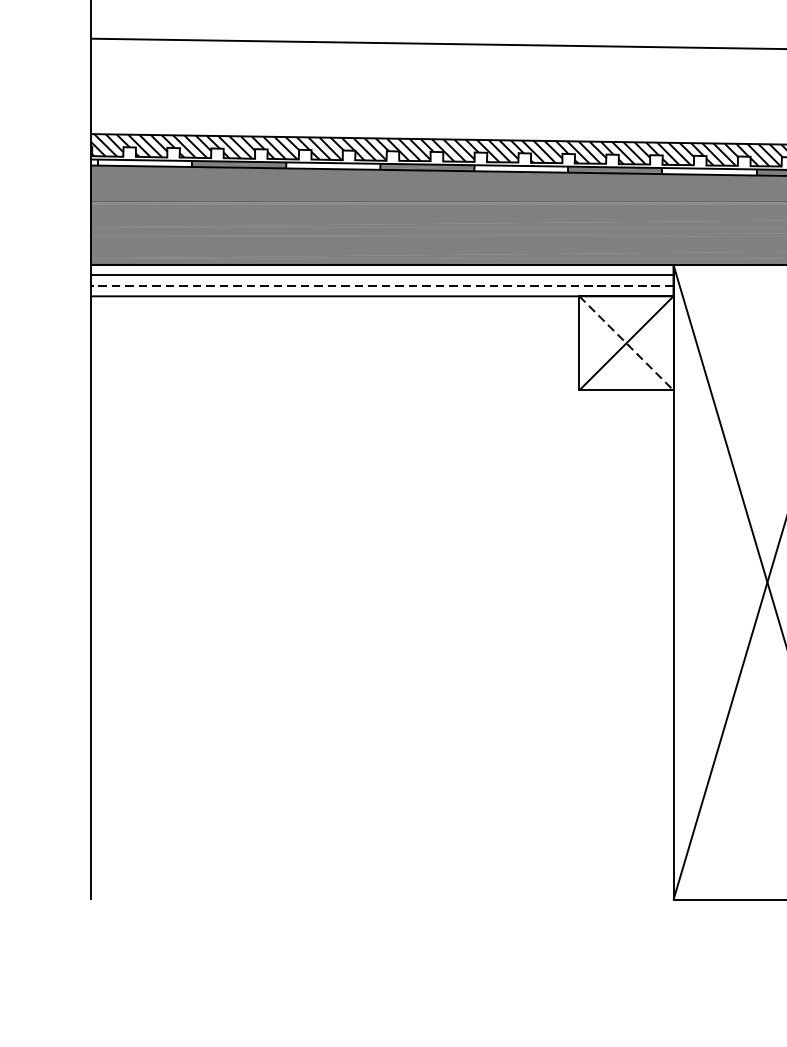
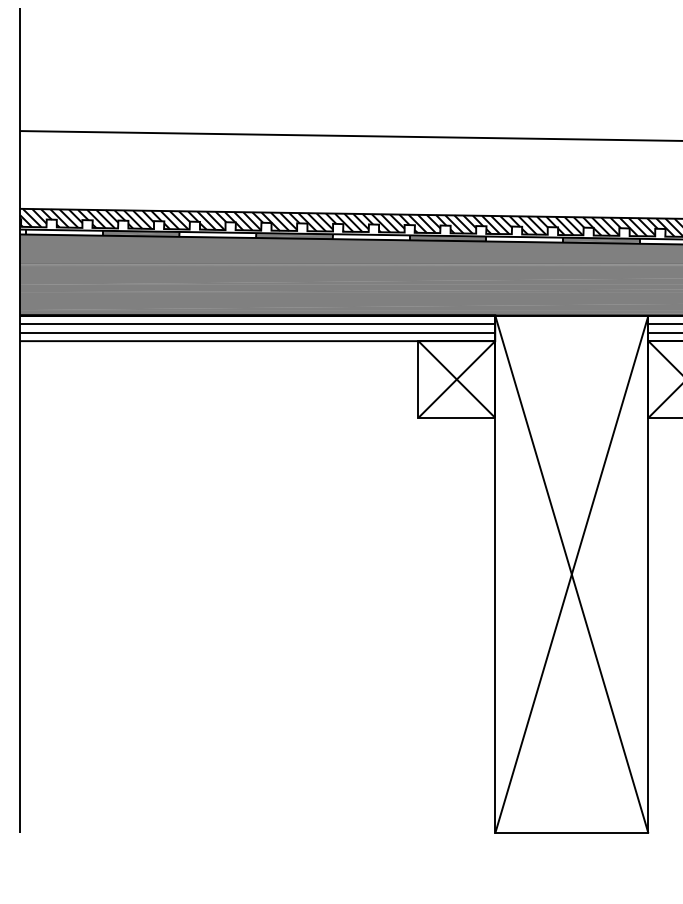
line: (381, 285) -> (257, 332), dashed -> solid
line: (627, 343) -> (457, 379), dashed -> solid

